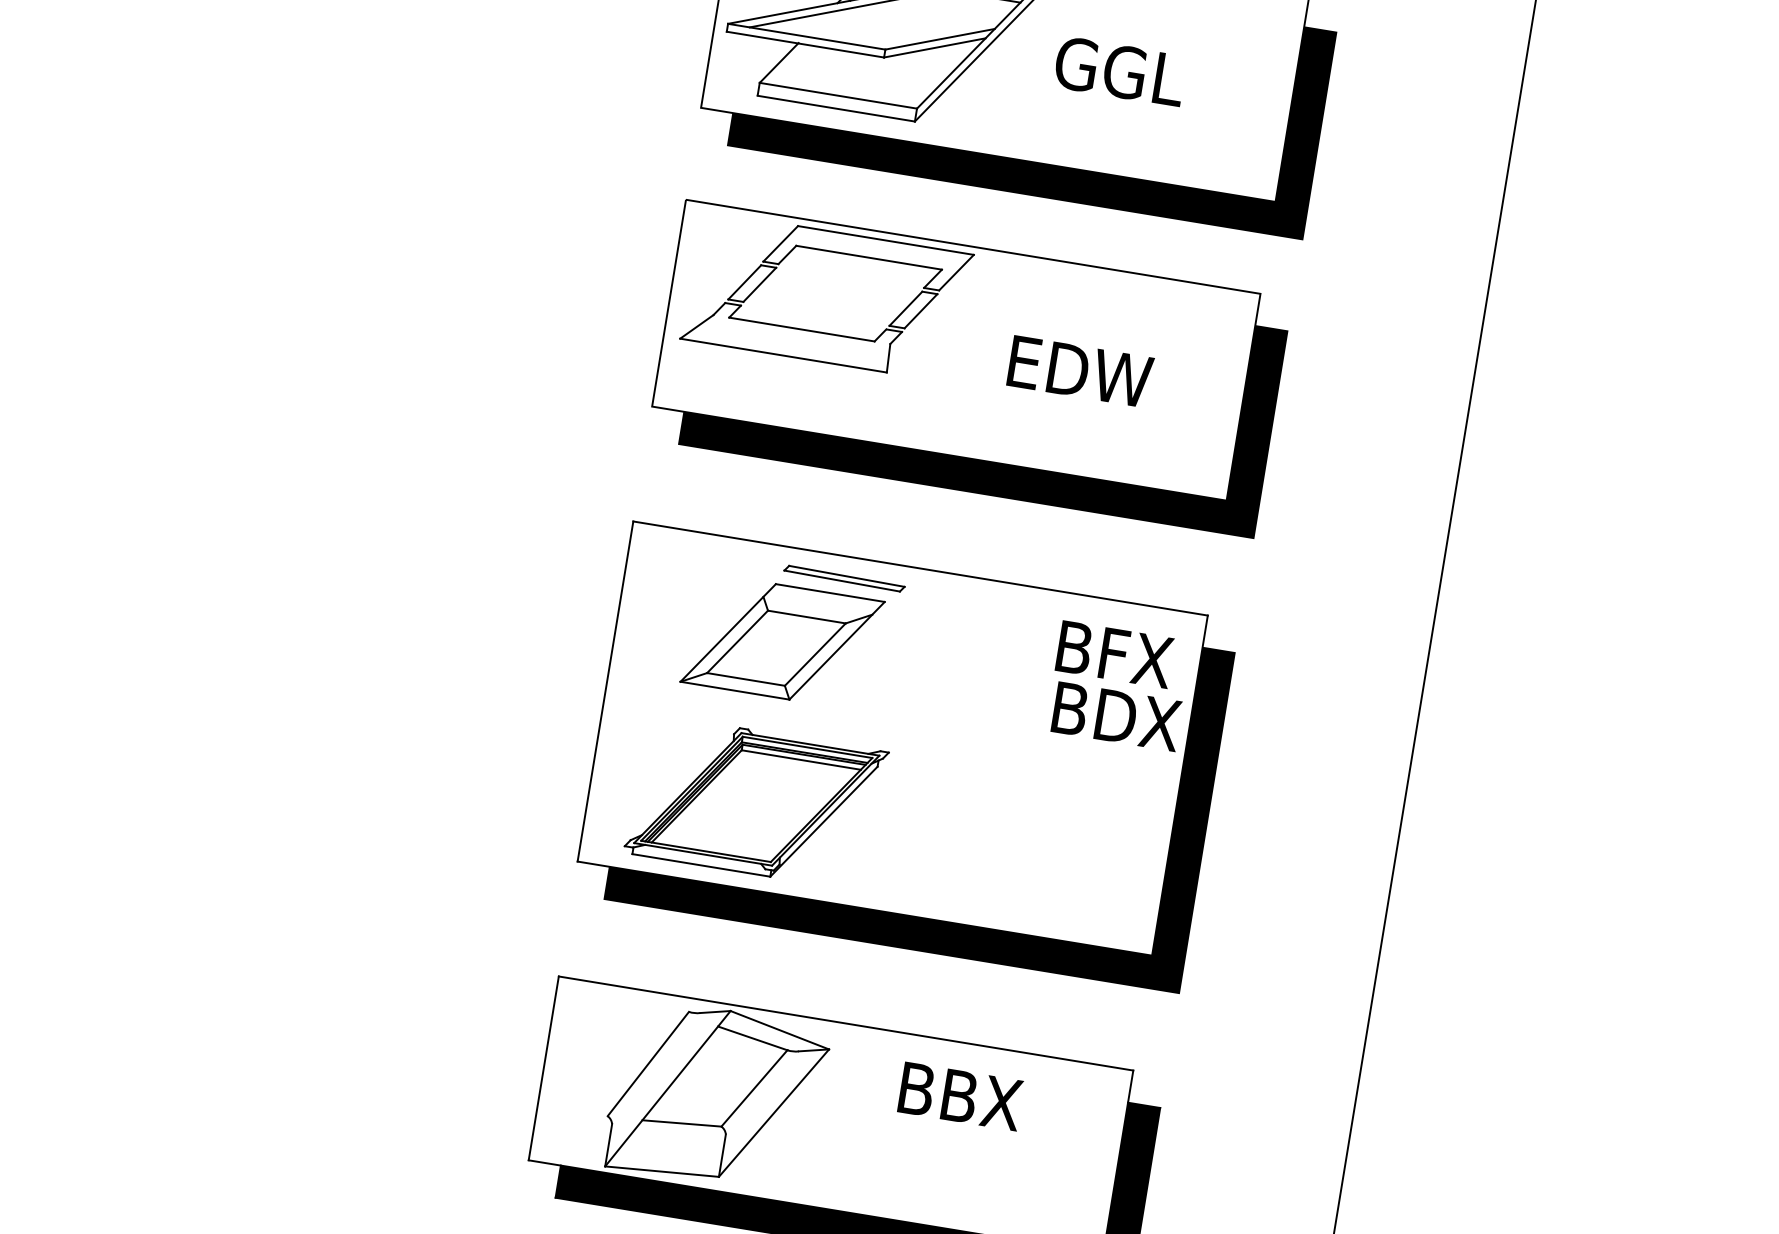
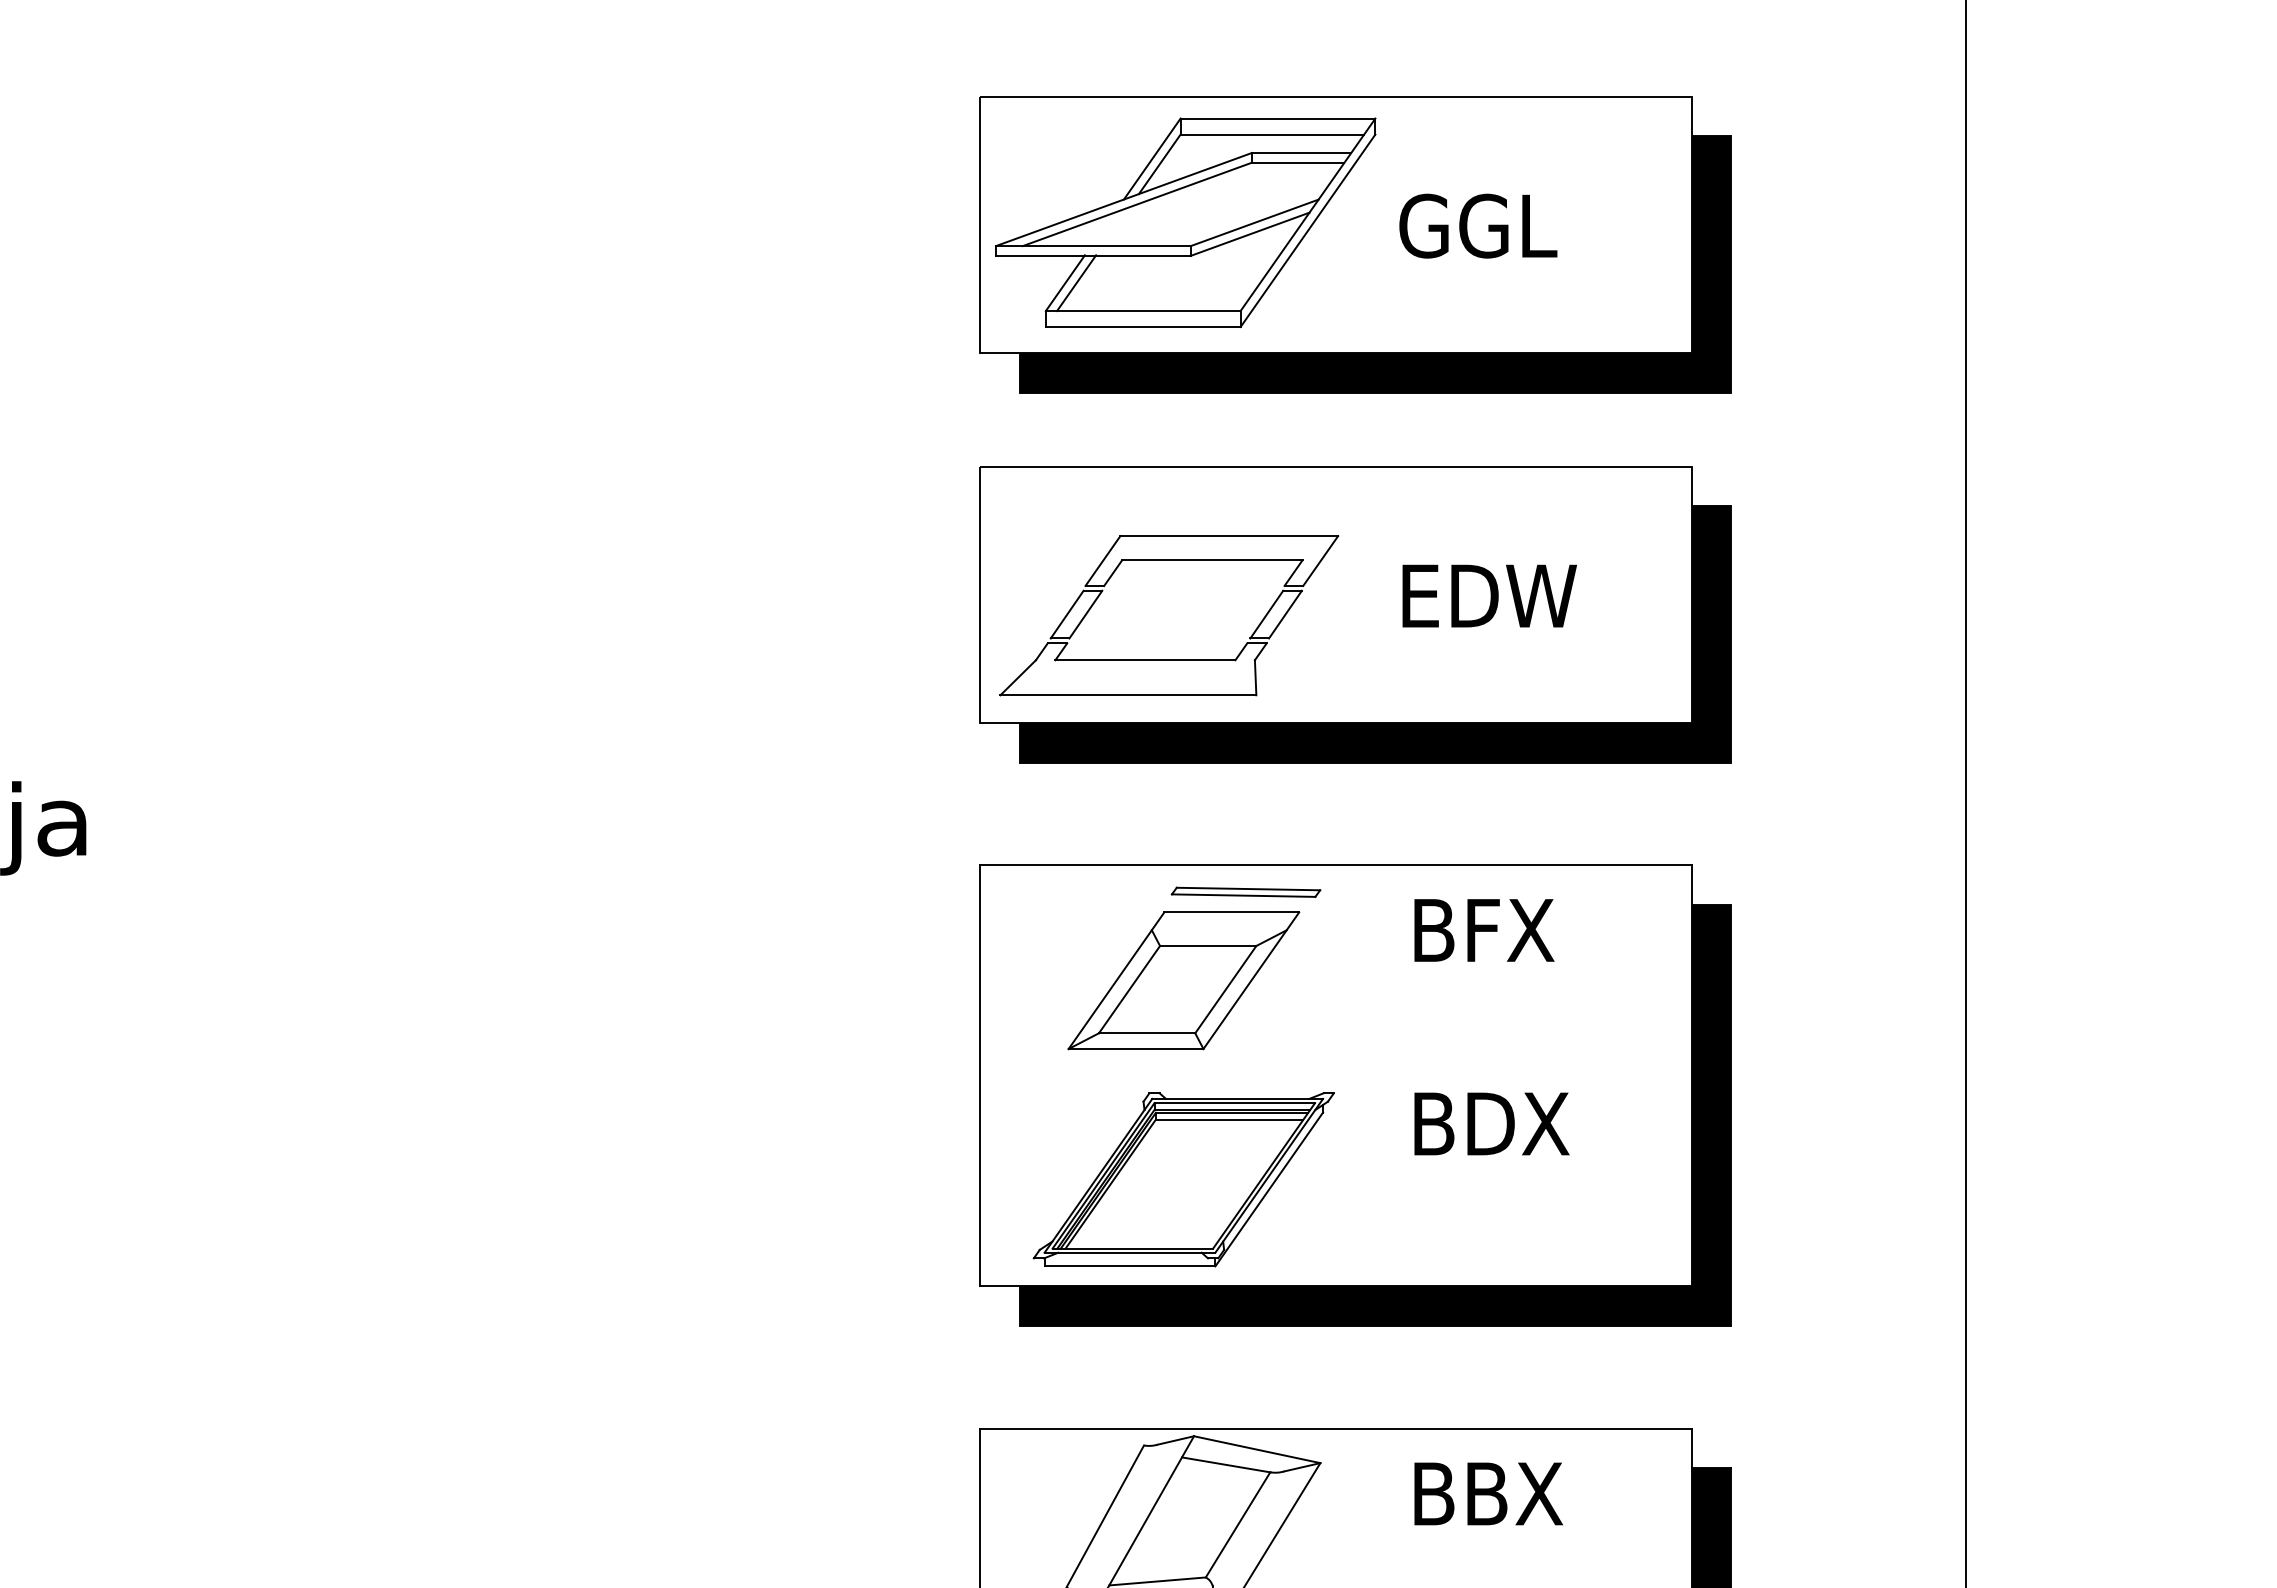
line: (788, 64) -> (1076, 283), added
part: (820, 332) -> (1168, 659), moved
text: (1115, 654) -> (1484, 930), moved
text: (1116, 716) -> (1491, 1123), moved

